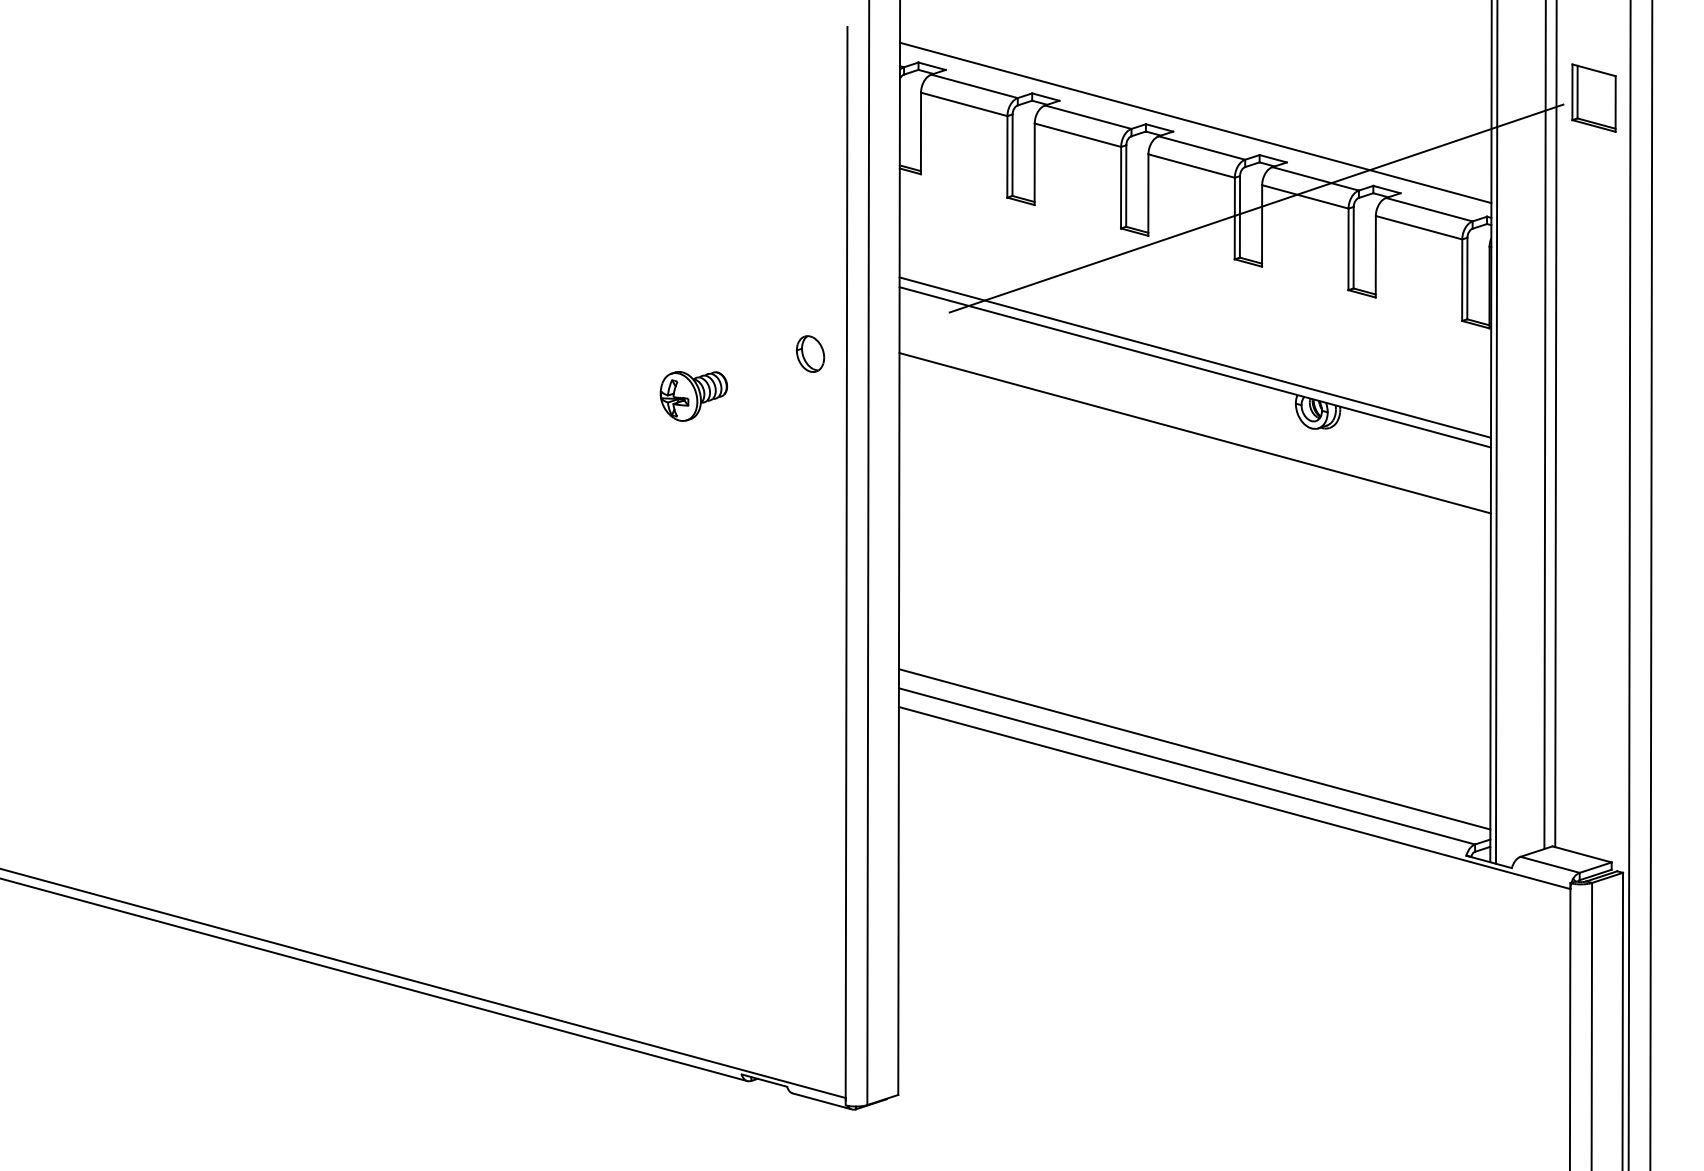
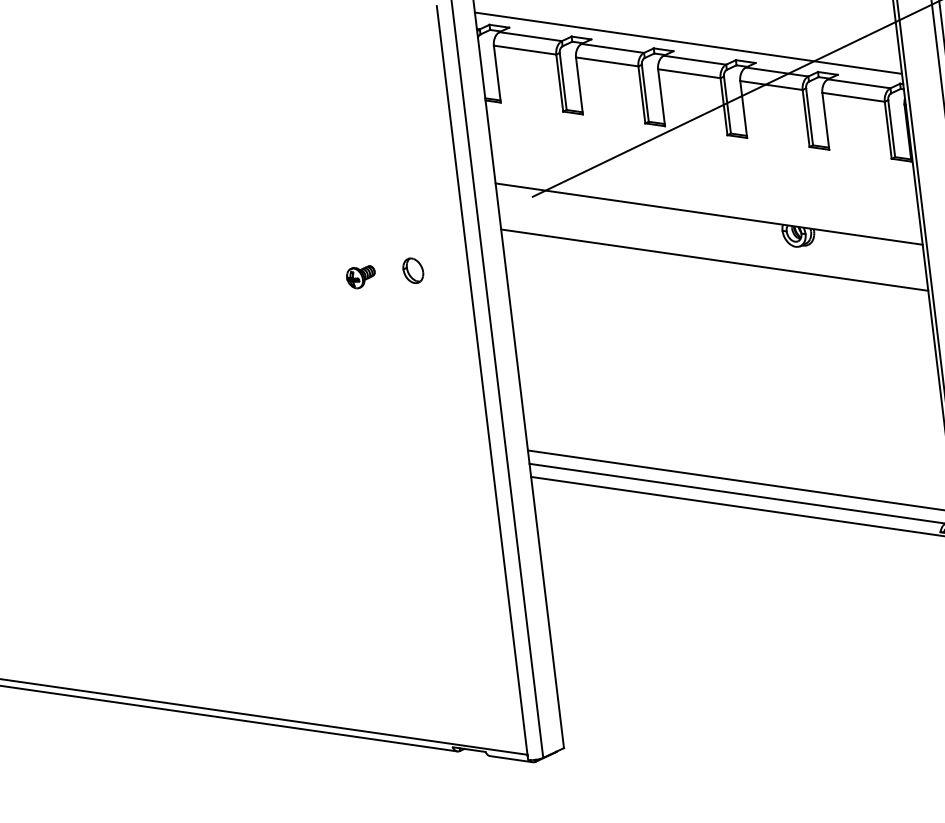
part: (810, 353) -> (413, 270), moved
line: (1194, 357) -> (707, 207), removed
part: (693, 396) -> (360, 277), size x0.6

